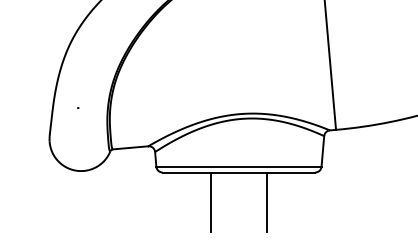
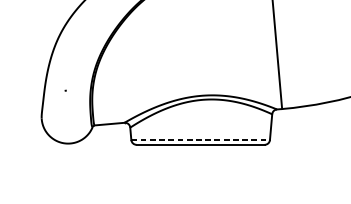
line: (238, 166) -> (200, 139), solid -> dashed
line: (210, 201) -> (176, 169), removed
line: (267, 201) -> (224, 169), removed

